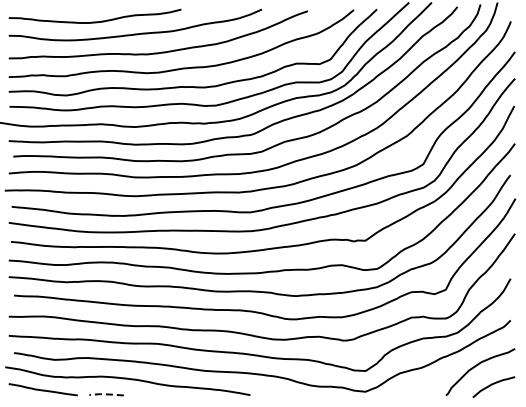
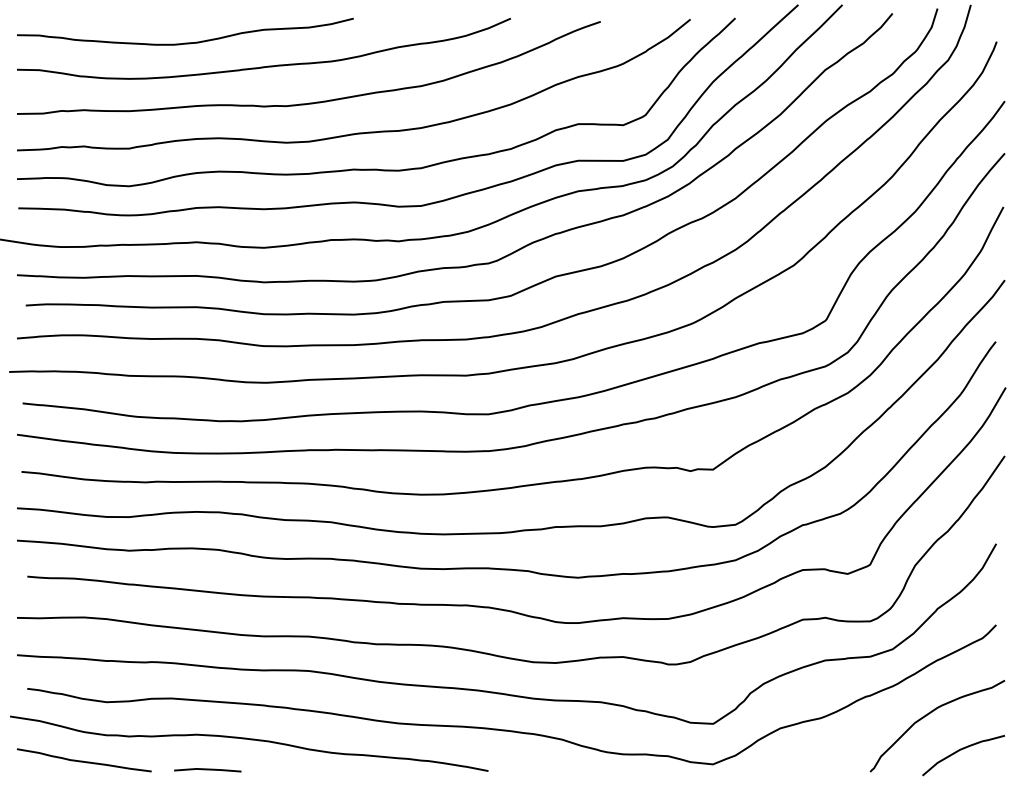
line: (106, 394) -> (207, 769), dashed -> solid

